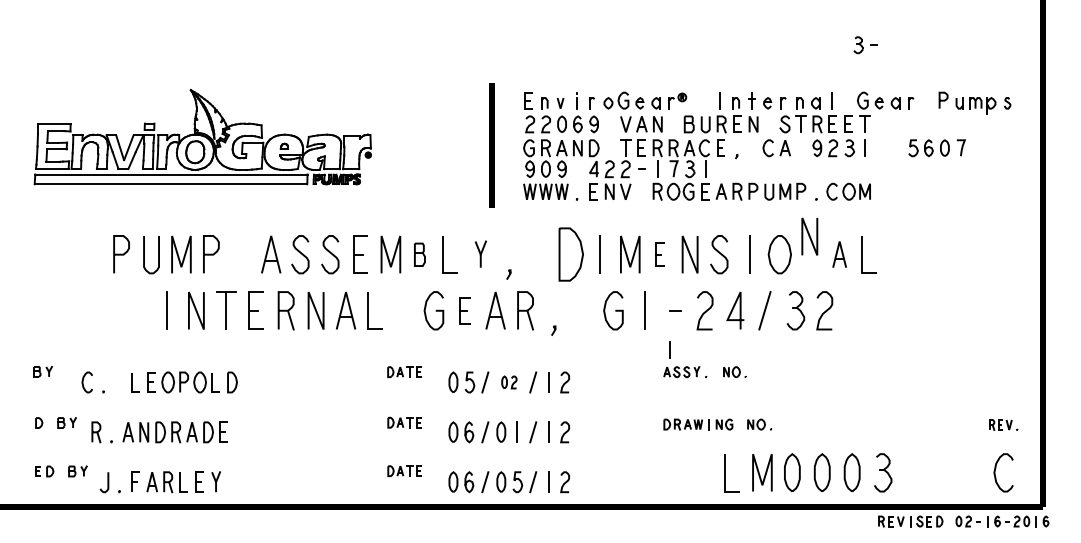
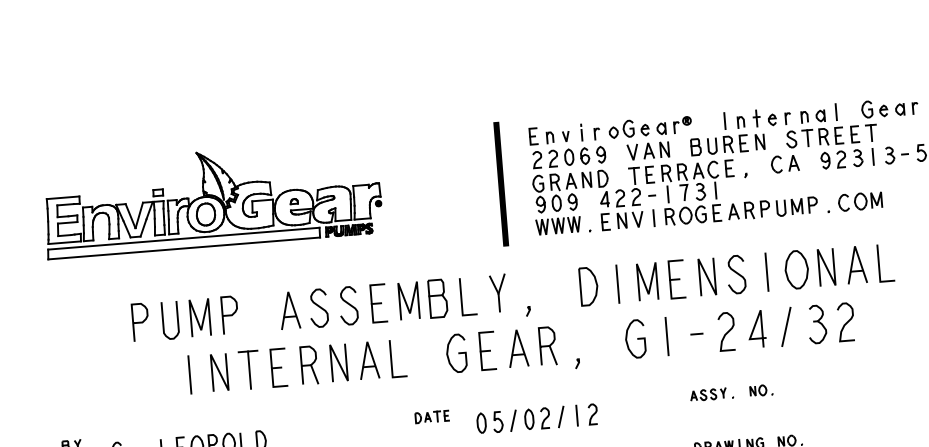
part: (865, 45) -> (896, 155), moved
line: (809, 236) -> (826, 267), moved
part: (419, 254) -> (437, 298), size x1.67
part: (480, 254) -> (498, 293), size x1.43
part: (571, 254) -> (589, 286), size x0.71
part: (659, 254) -> (676, 279), size x1.67
part: (839, 254) -> (856, 264), size x1.43
part: (464, 310) -> (486, 350), size x1.43
line: (669, 349) -> (653, 217), moved
part: (509, 382) -> (537, 418), size x1.67

